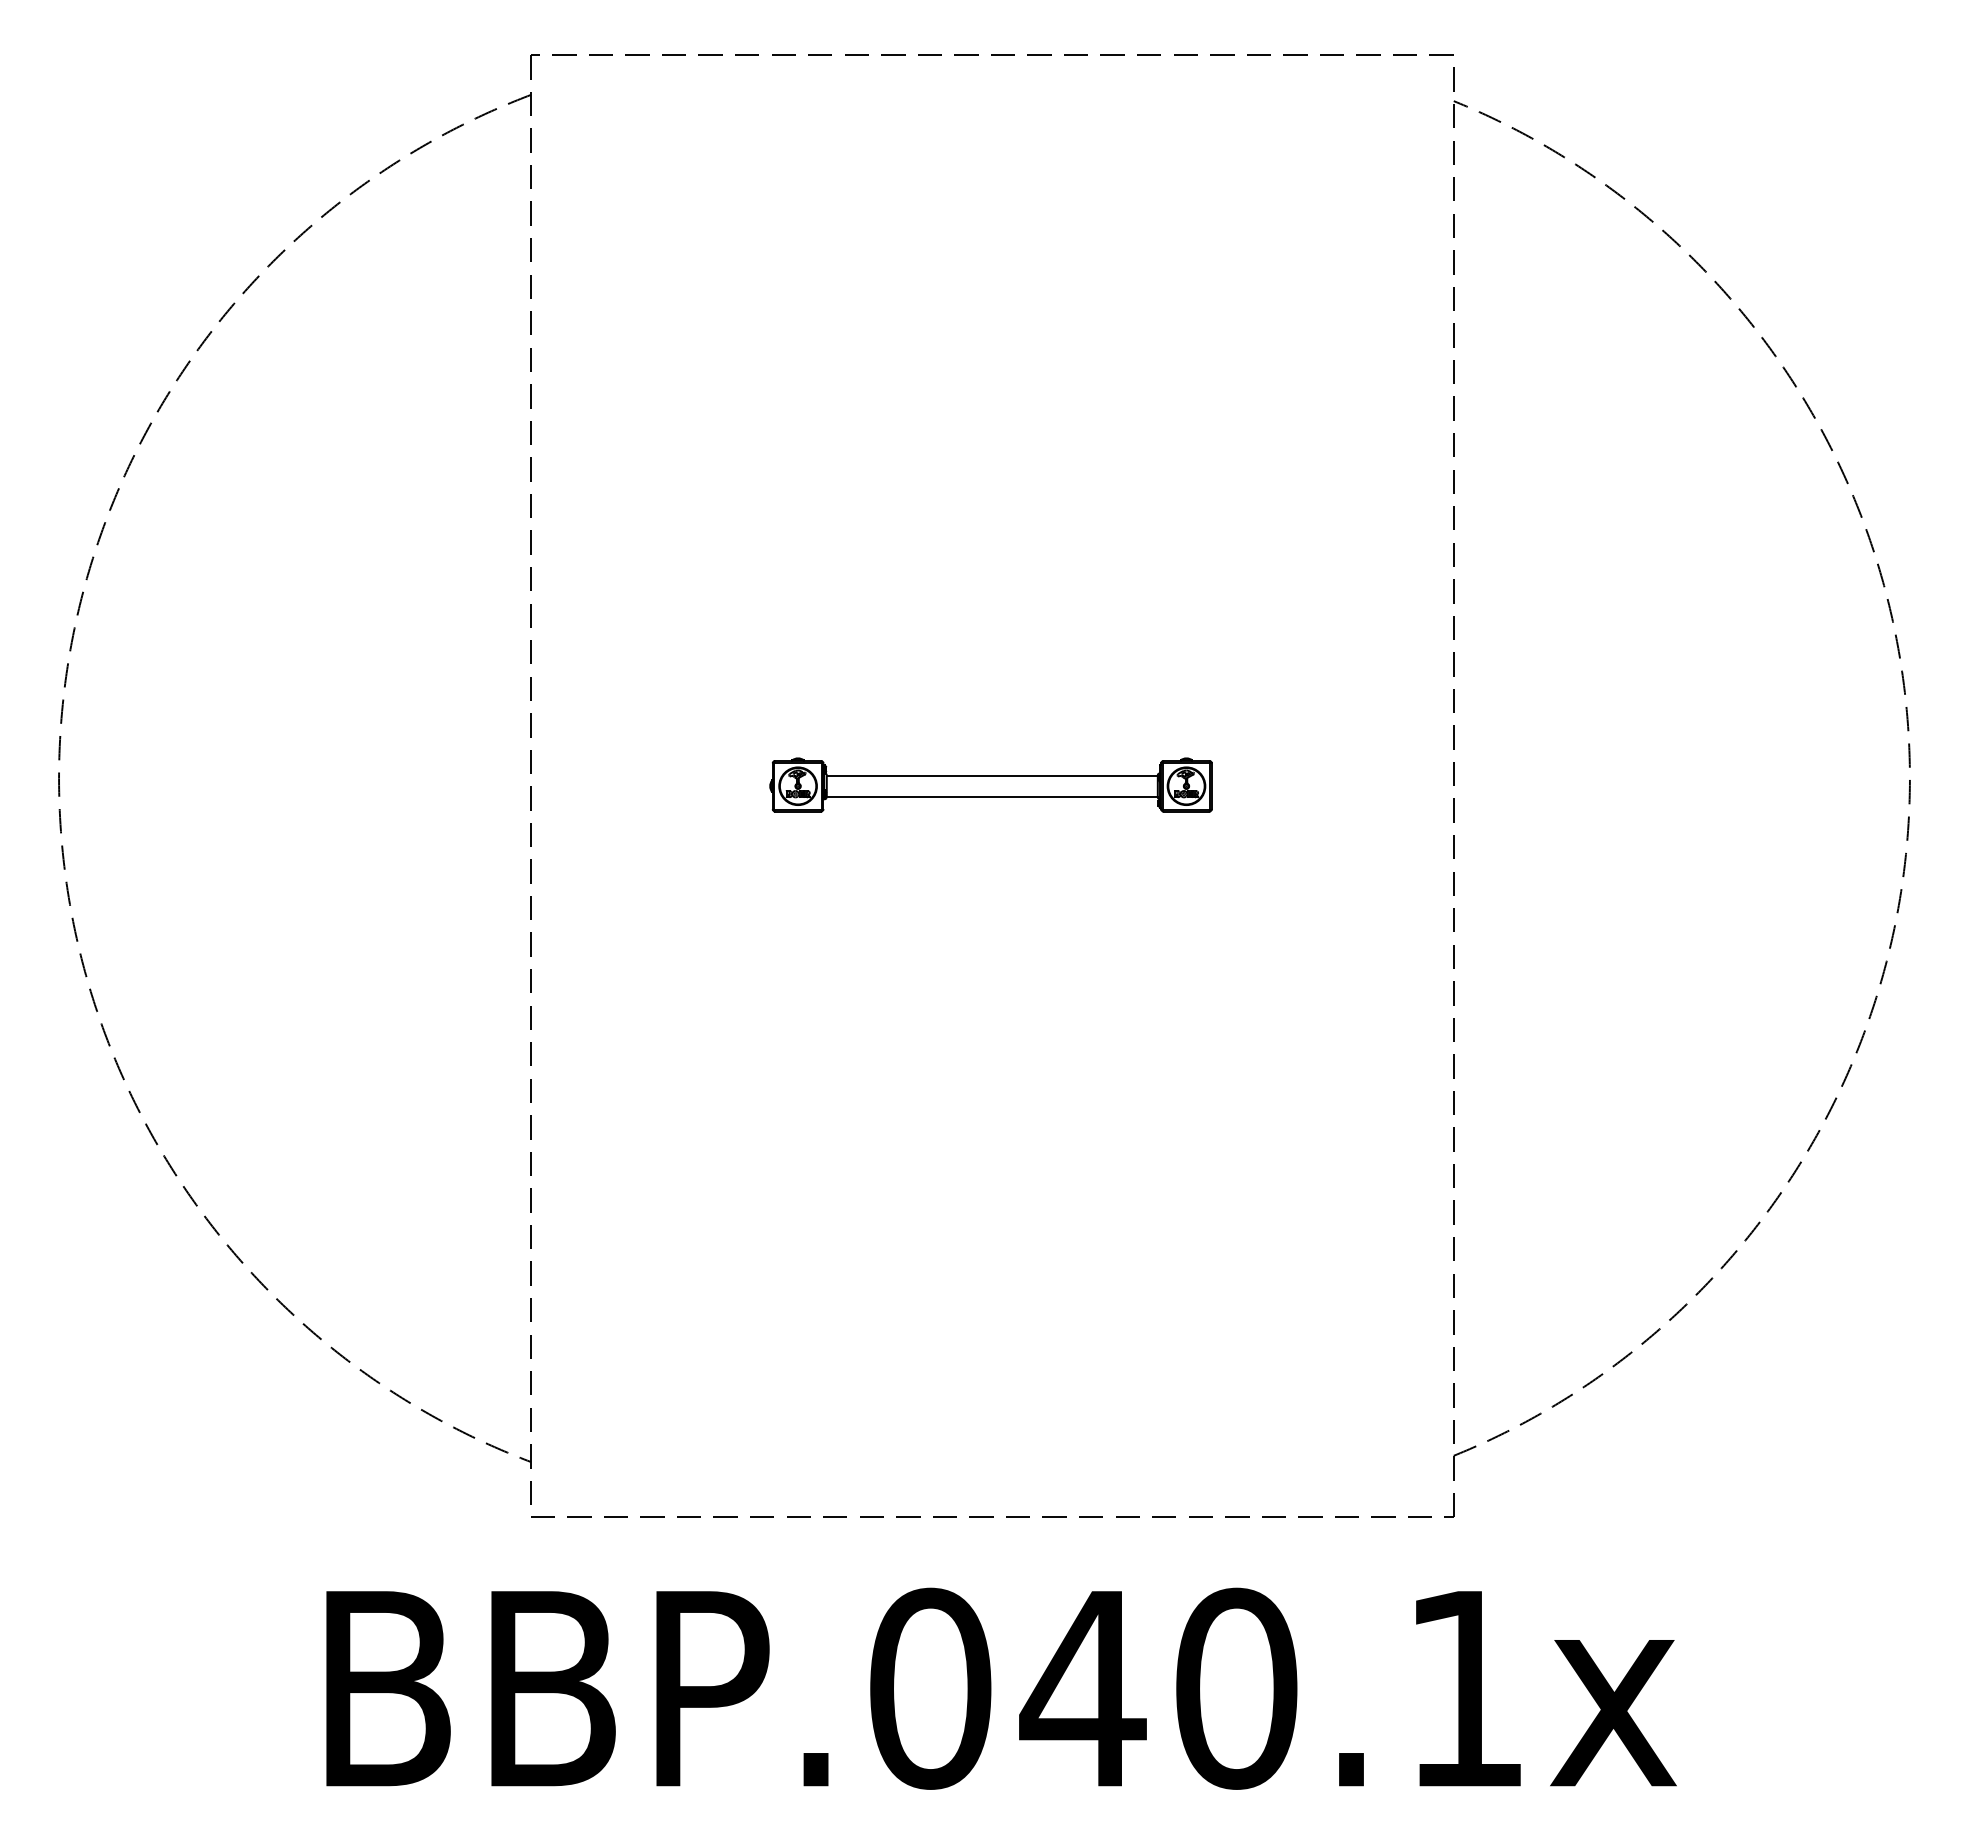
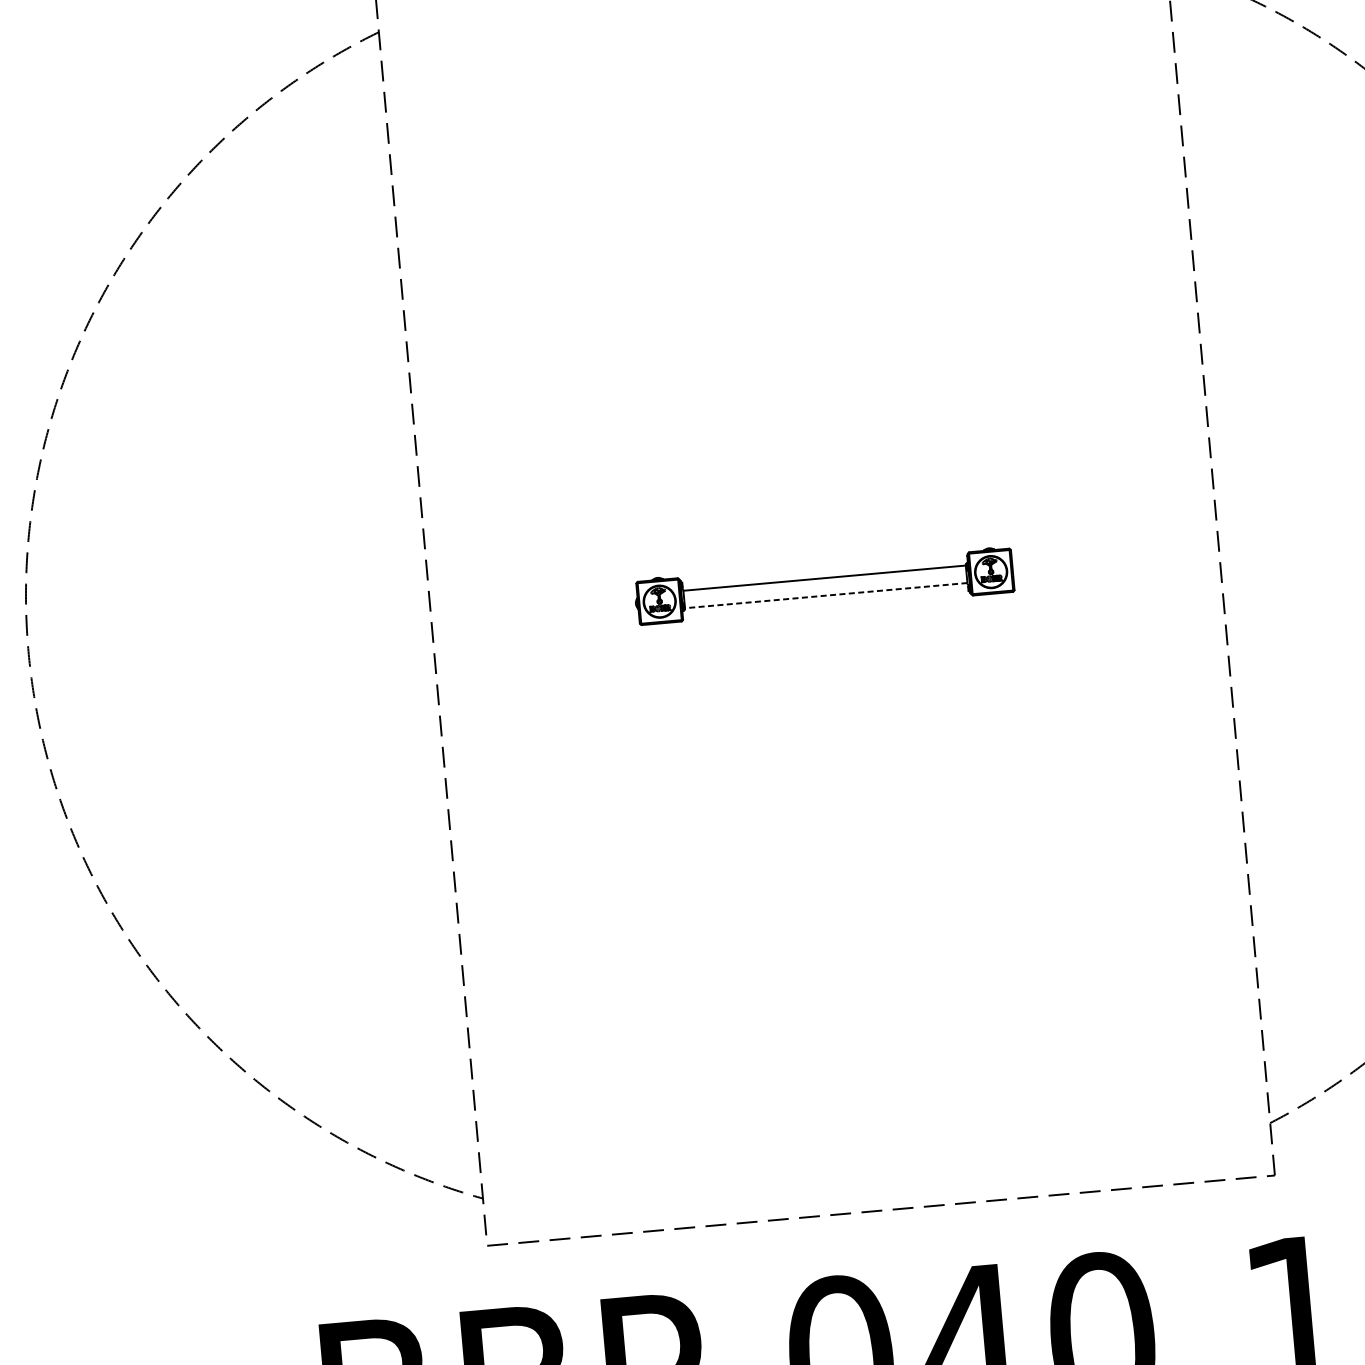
line: (991, 796) -> (825, 595), solid -> dashed

